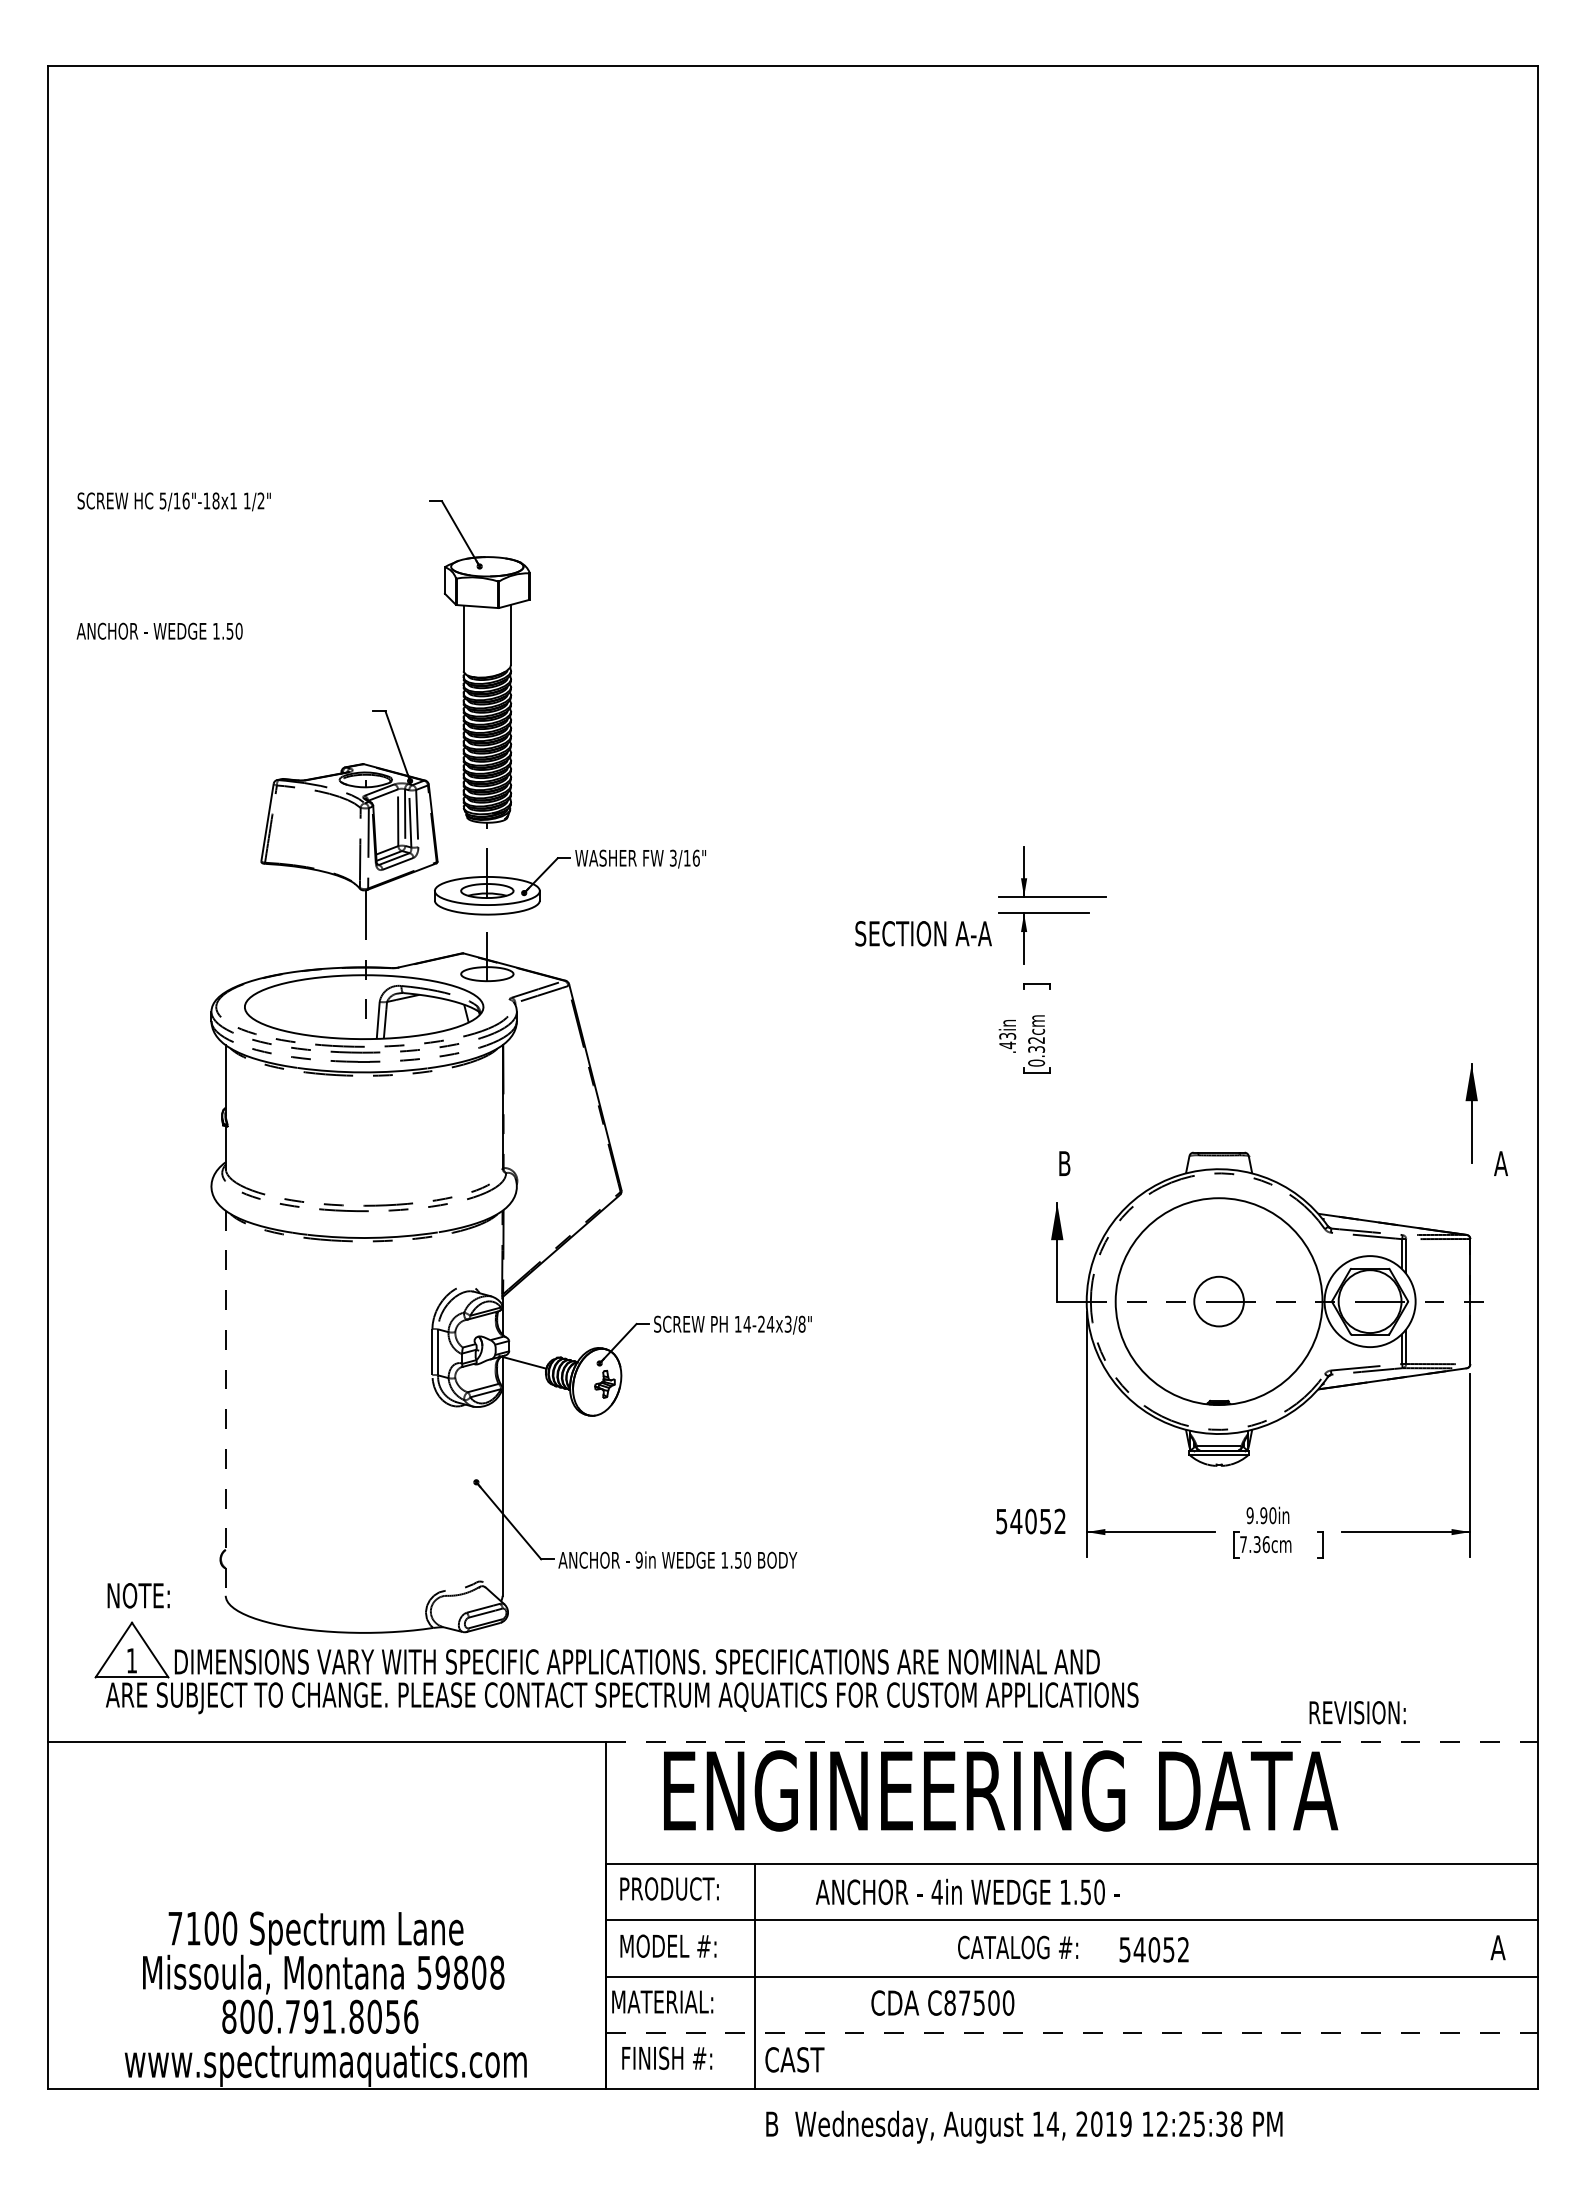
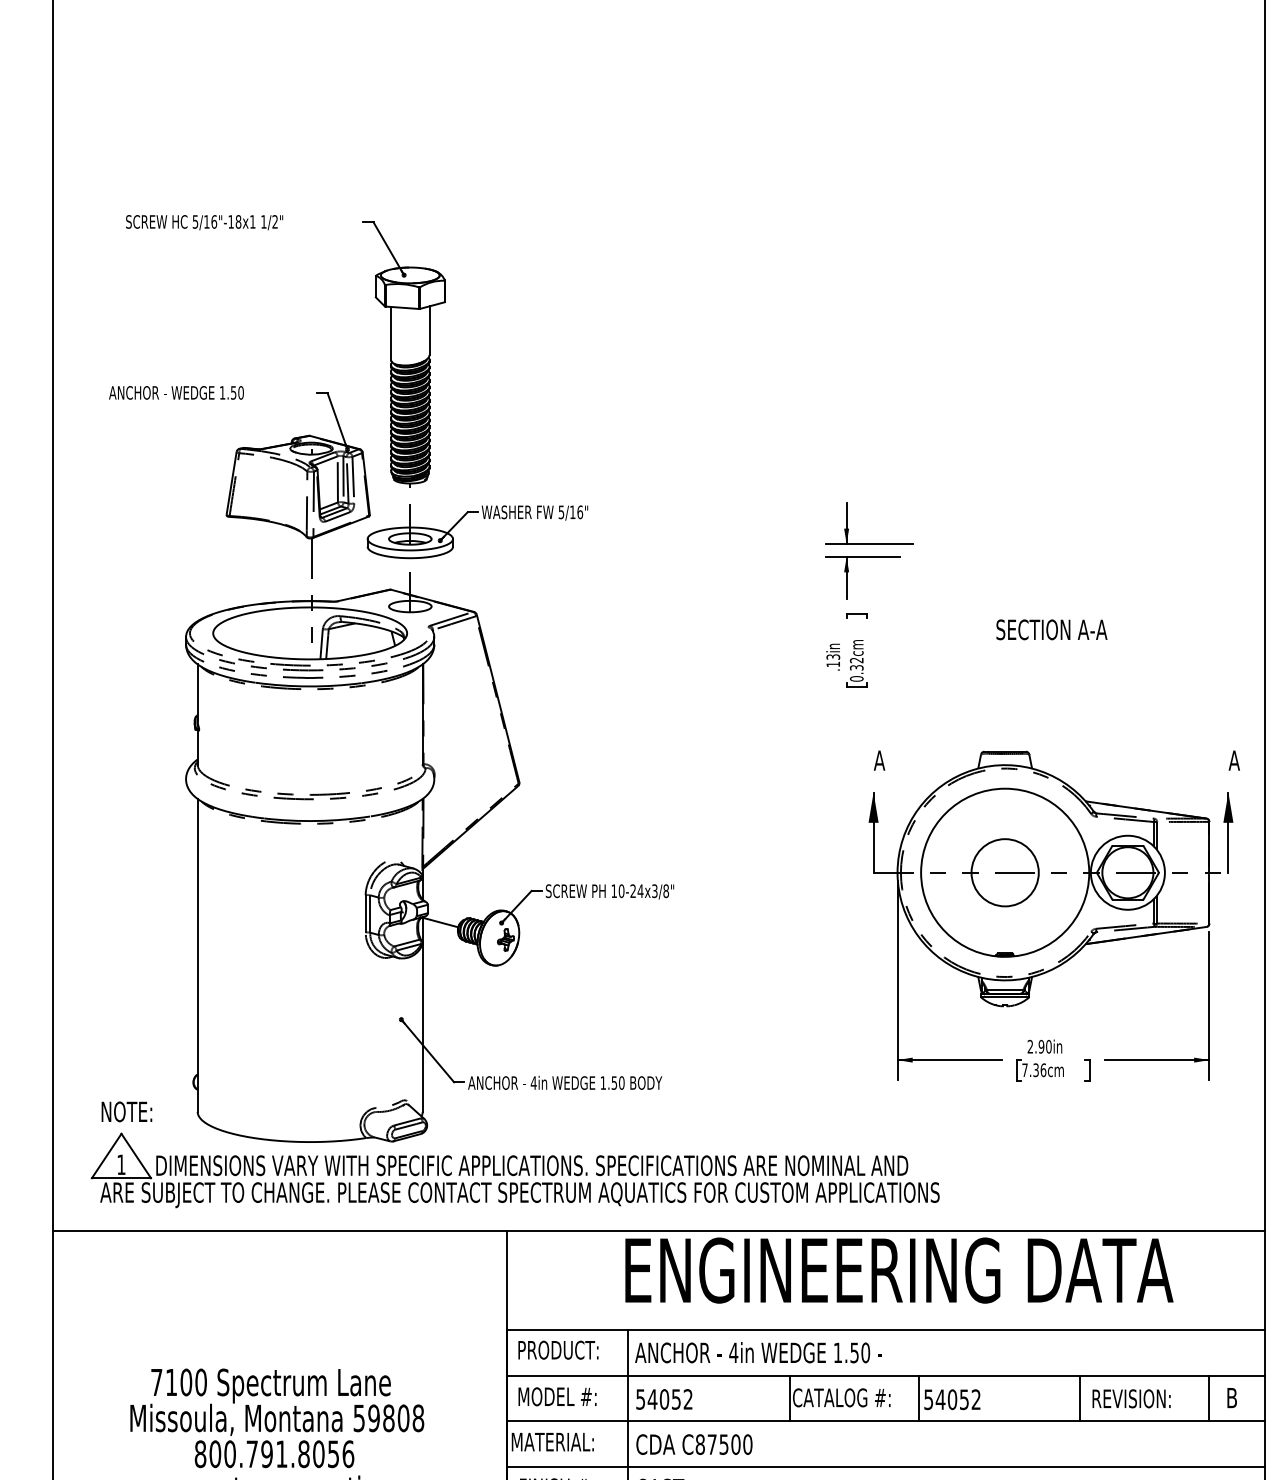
text: (173, 501) -> (203, 222), moved
text: (159, 630) -> (176, 392), moved
text: (673, 857) -> (561, 511), 3/16" -> 5/16"
text: (923, 933) -> (1051, 629), moved
text: (1007, 1045) -> (833, 664), .43in -> .13in
part: (1471, 1113) -> (1228, 832), moved
text: (1064, 1163) -> (879, 760), B -> A
circle: (1218, 1301) -> (1004, 872), size x1.67
text: (746, 1323) -> (620, 890), 14-24x3/8" -> 10-24x3/8"
line: (225, 1403) -> (197, 955), dashed -> solid
text: (1249, 1515) -> (1029, 1046), 9.90in -> 2.90in
text: (1030, 1521) -> (664, 1399), moved
text: (638, 1559) -> (533, 1082), 9in -> 4in
text: (1357, 1712) -> (1131, 1398), moved
line: (1072, 1741) -> (885, 1230), dashed -> solid
text: (1001, 1790) -> (899, 1270), moved
text: (967, 1891) -> (758, 1352), moved
text: (1497, 1947) -> (1231, 1397), A -> B
line: (953, 1948) -> (789, 1398), added
line: (1112, 1948) -> (918, 1398), added
line: (1311, 1948) -> (1080, 1398), added
line: (1470, 1948) -> (1209, 1398), added
text: (942, 2002) -> (694, 1444), moved
line: (1072, 2032) -> (885, 1466), dashed -> solid

